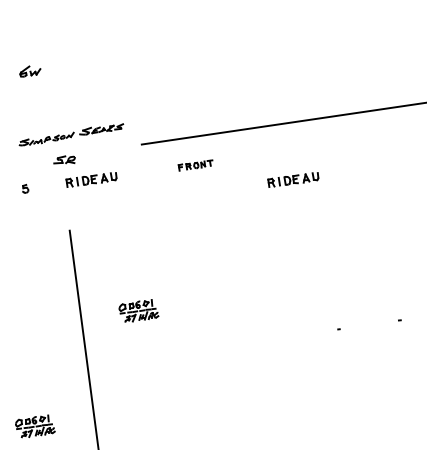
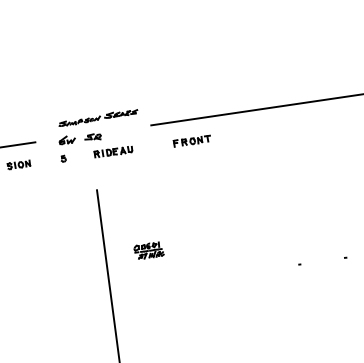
part: (29, 71) -> (66, 140), moved
part: (195, 164) -> (191, 140), size x1.43
part: (293, 180) -> (265, 152), removed
part: (34, 426) -> (70, 337), removed

